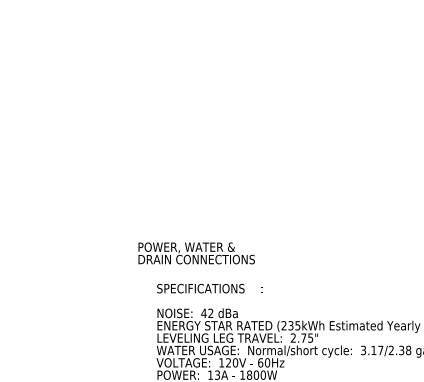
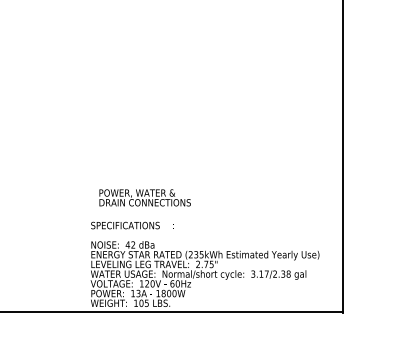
text: (195, 252) -> (144, 197), moved

